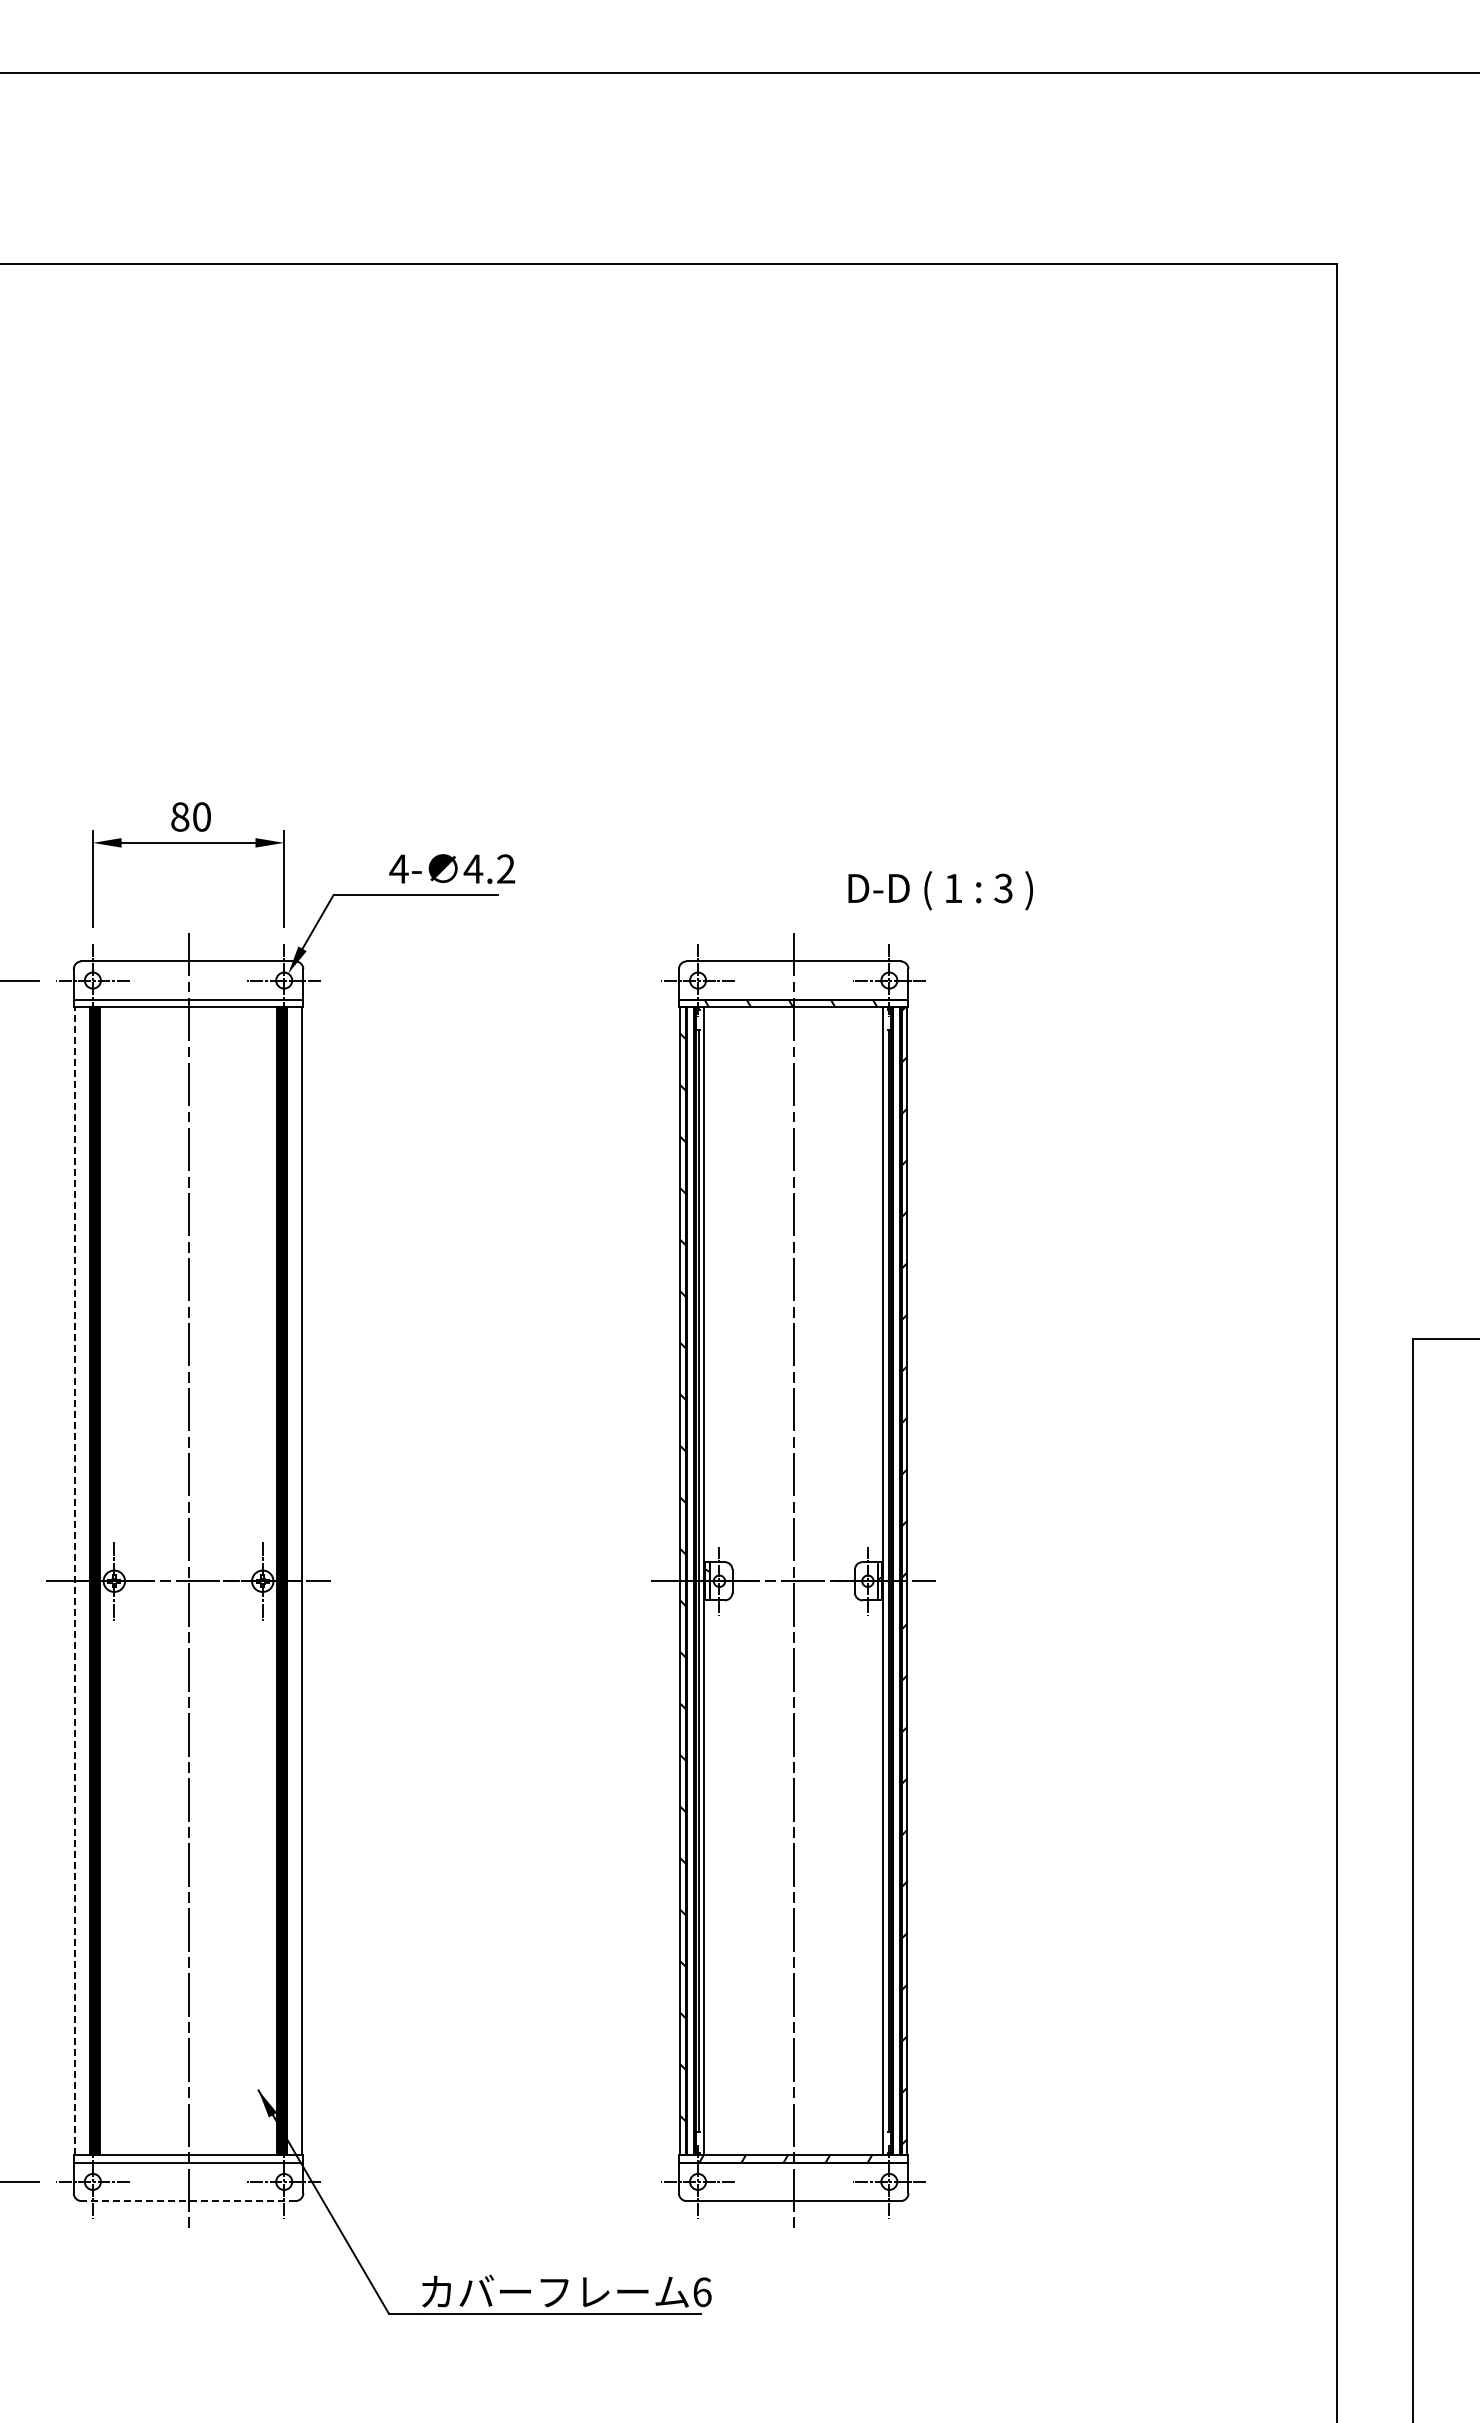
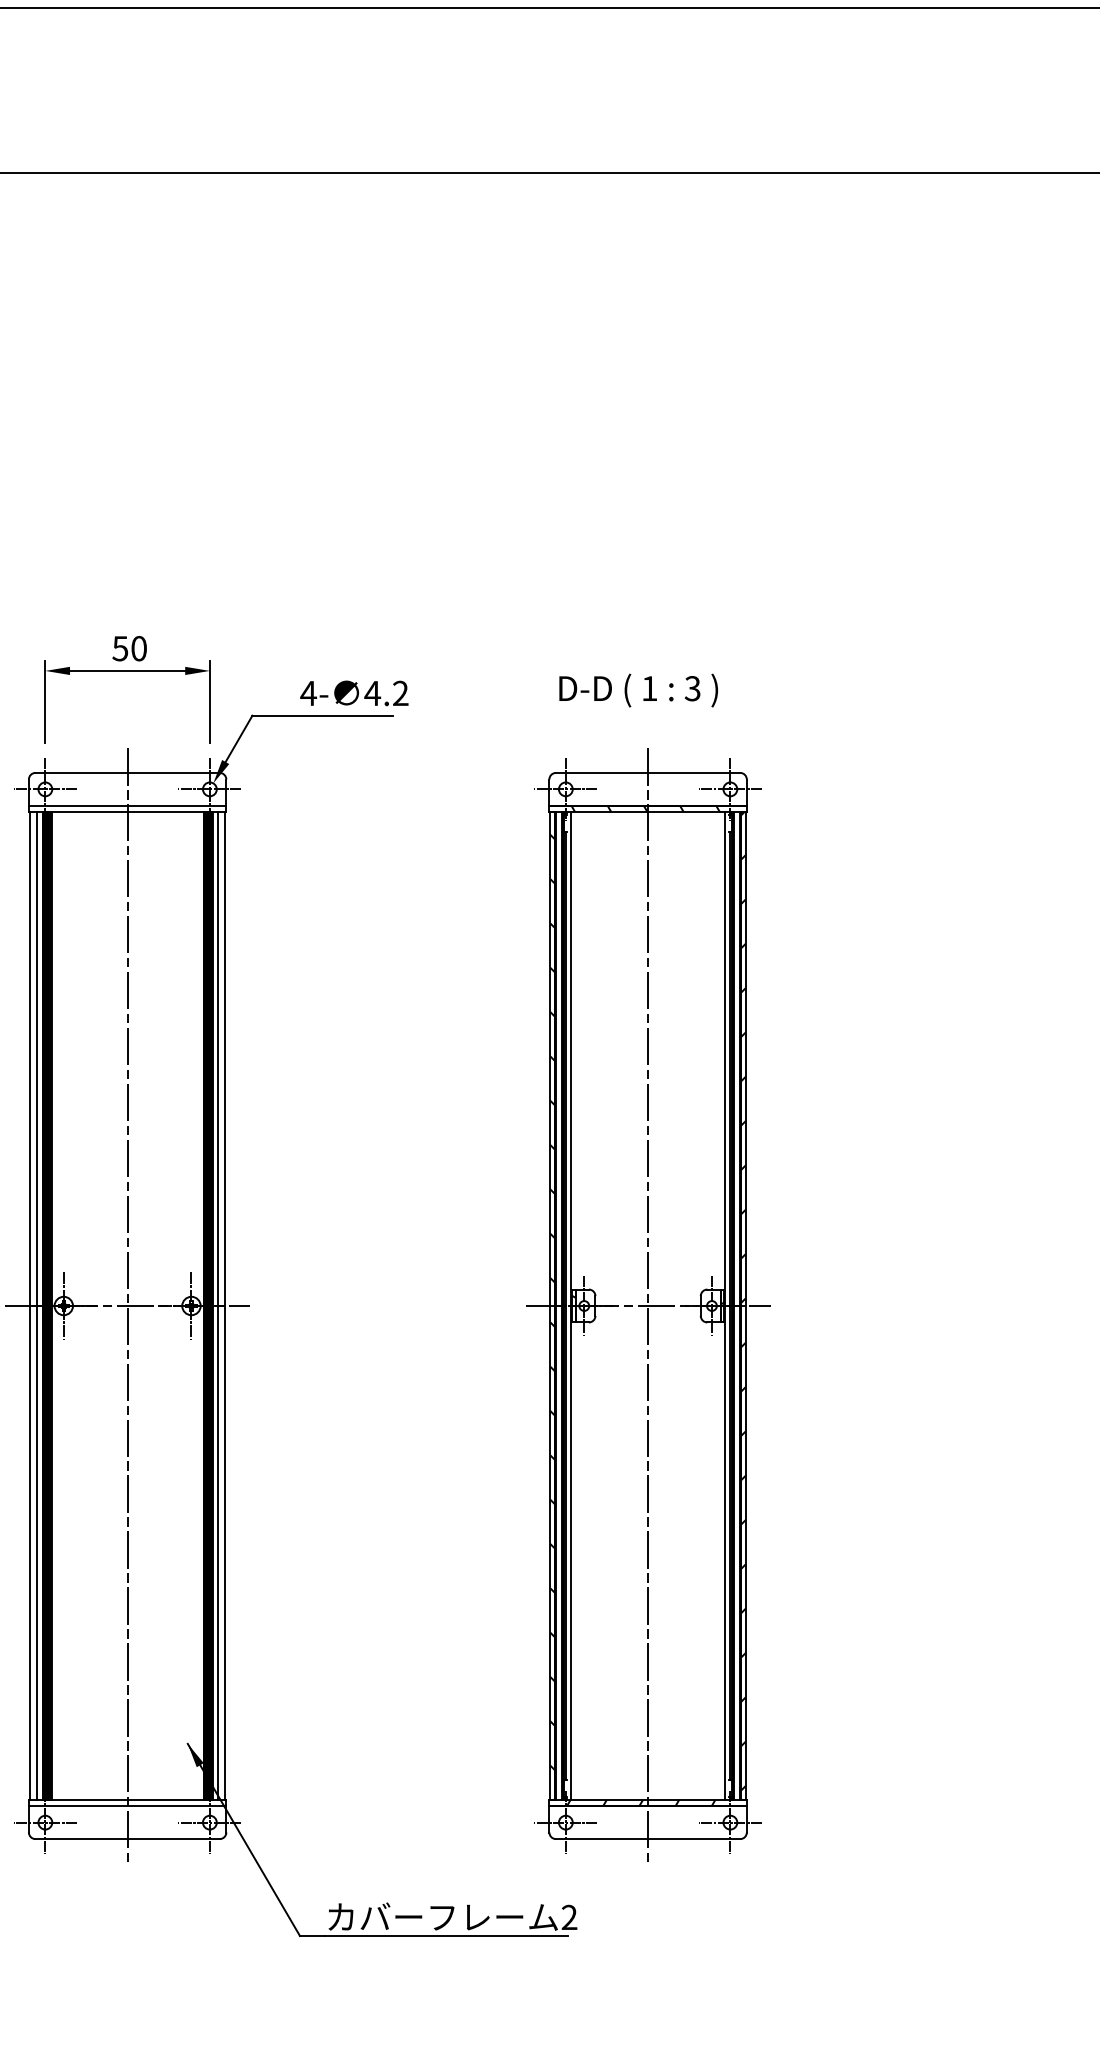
text: (179, 816) -> (119, 648), 80 -> 50
text: (940, 890) -> (638, 690), moved
line: (74, 1581) -> (29, 1306), dashed -> solid
line: (83, 1581) -> (37, 1306), added
line: (293, 1581) -> (217, 1306), added
line: (188, 2201) -> (127, 1839), dashed -> solid
text: (702, 2292) -> (569, 1917), 6 -> 2

